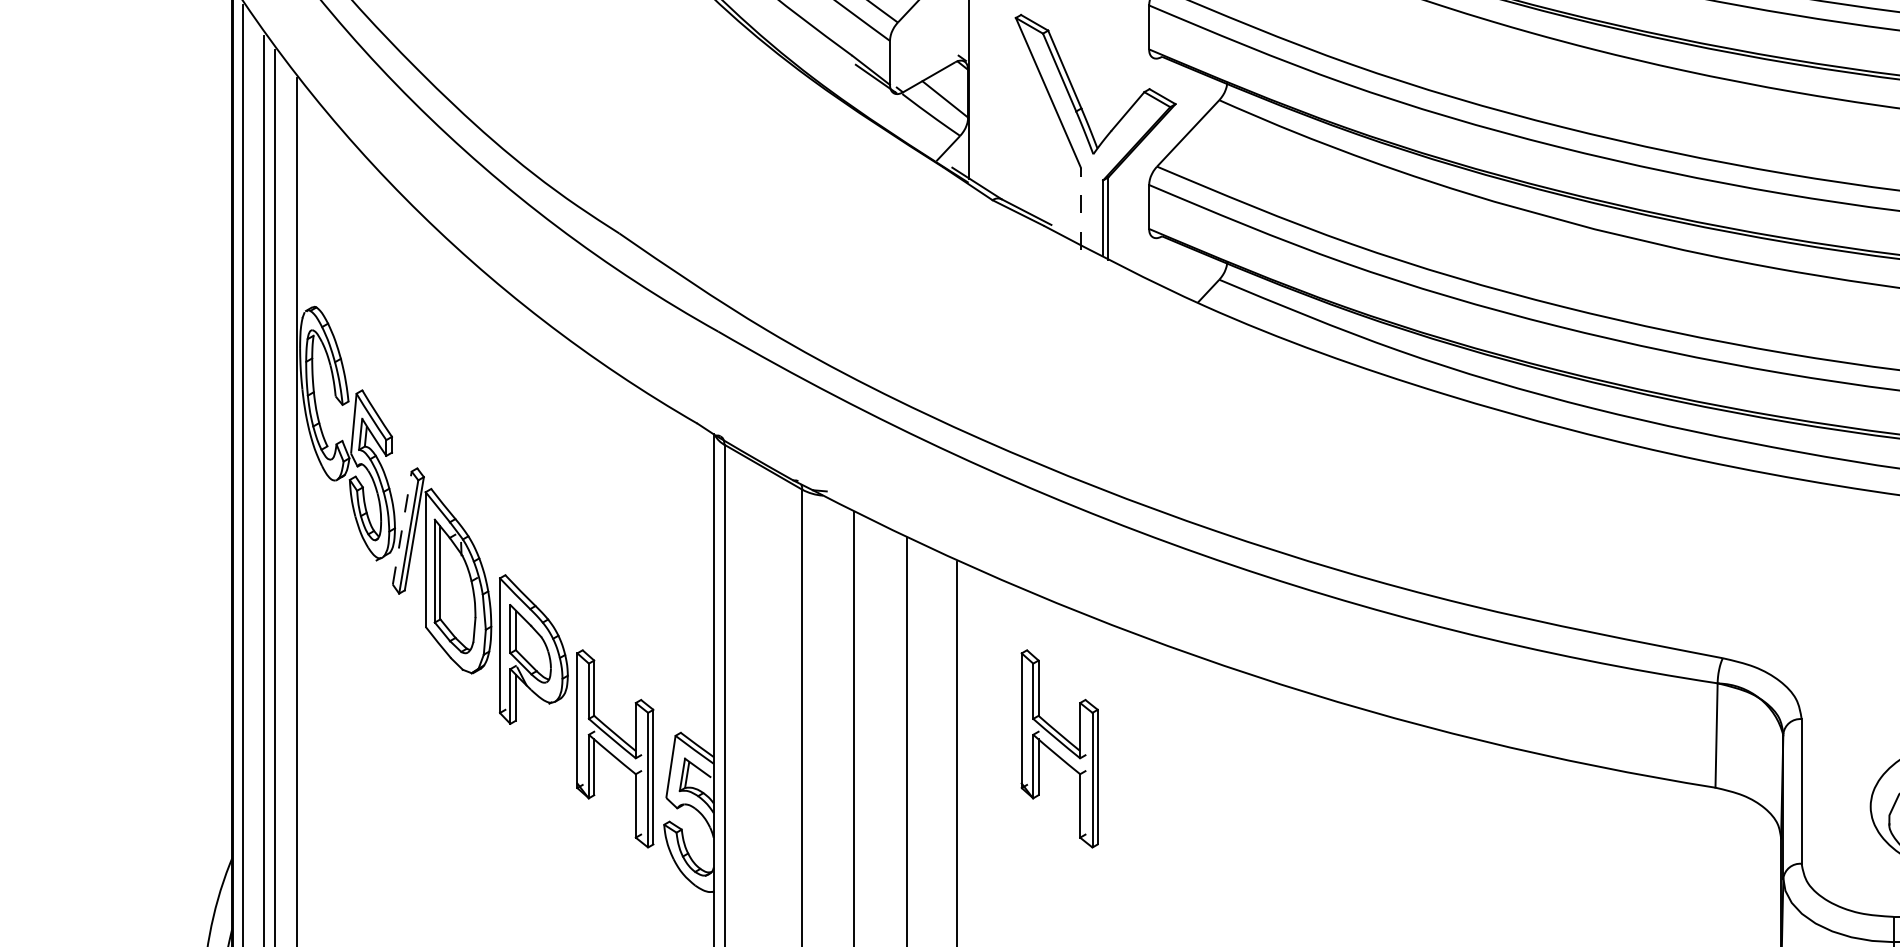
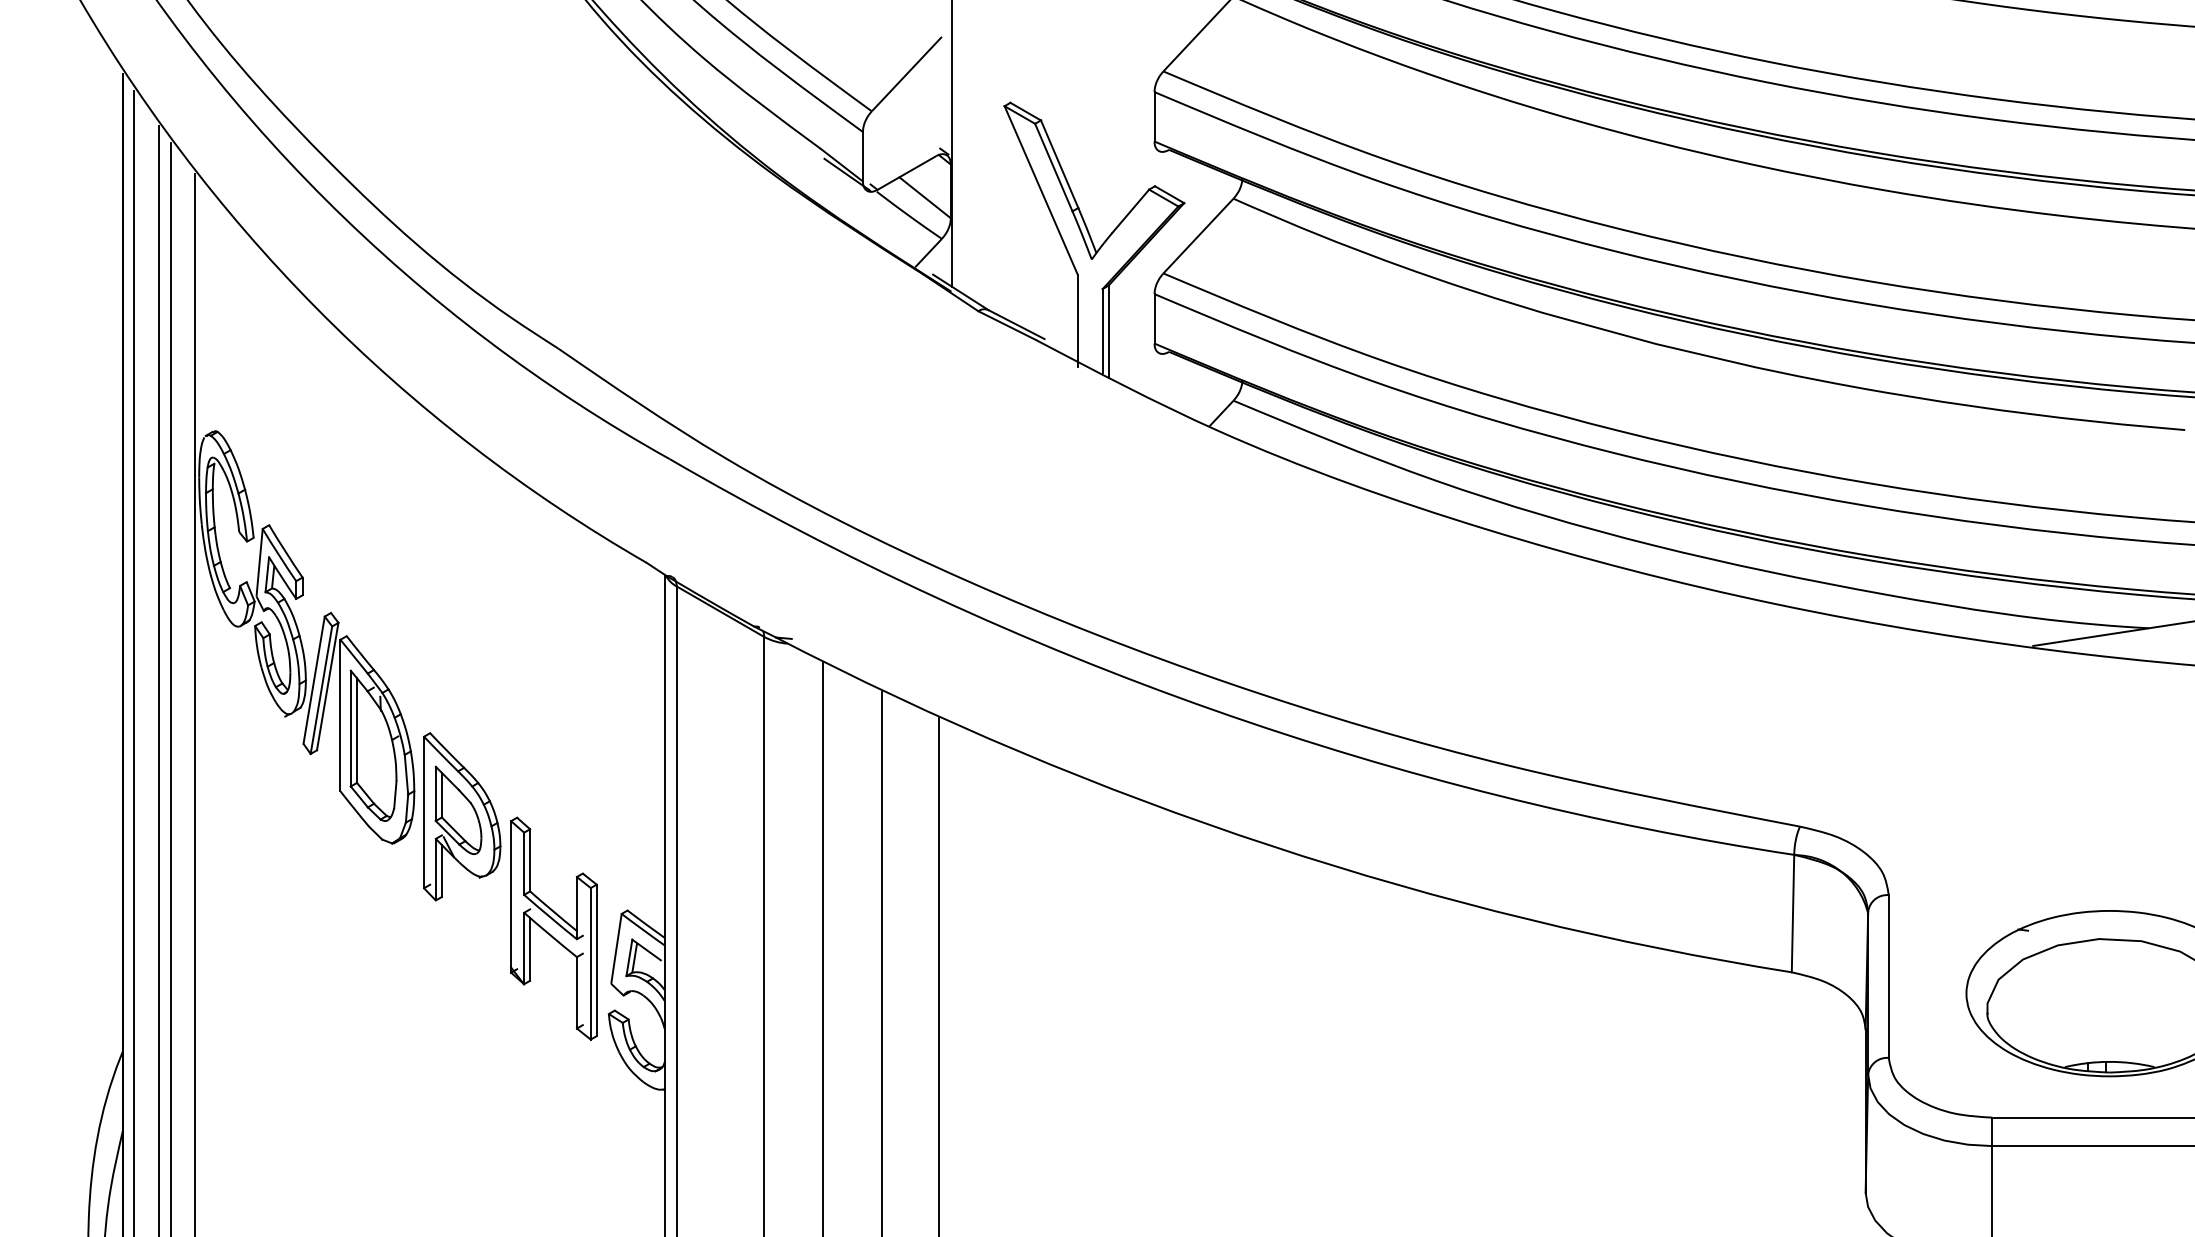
line: (1080, 208) -> (1077, 320), dashed -> solid
line: (402, 528) -> (314, 680), dashed -> solid
part: (1059, 748) -> (1053, 928), removed

